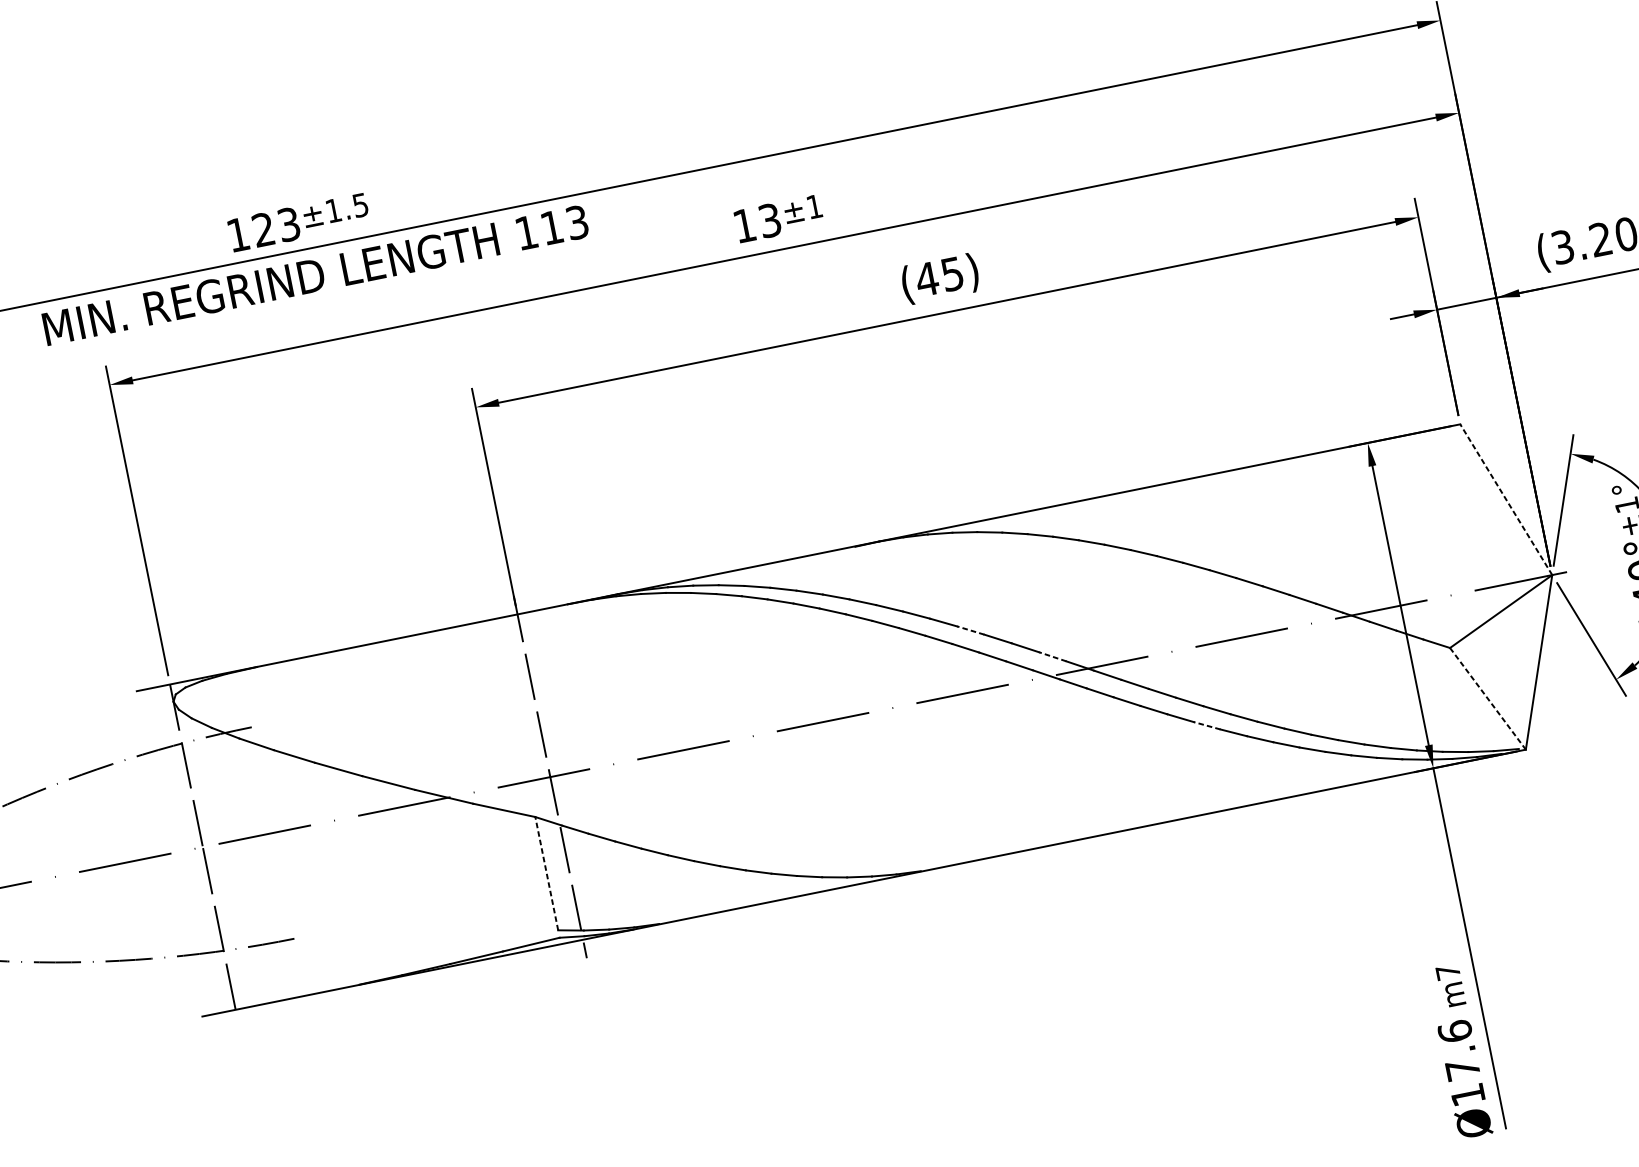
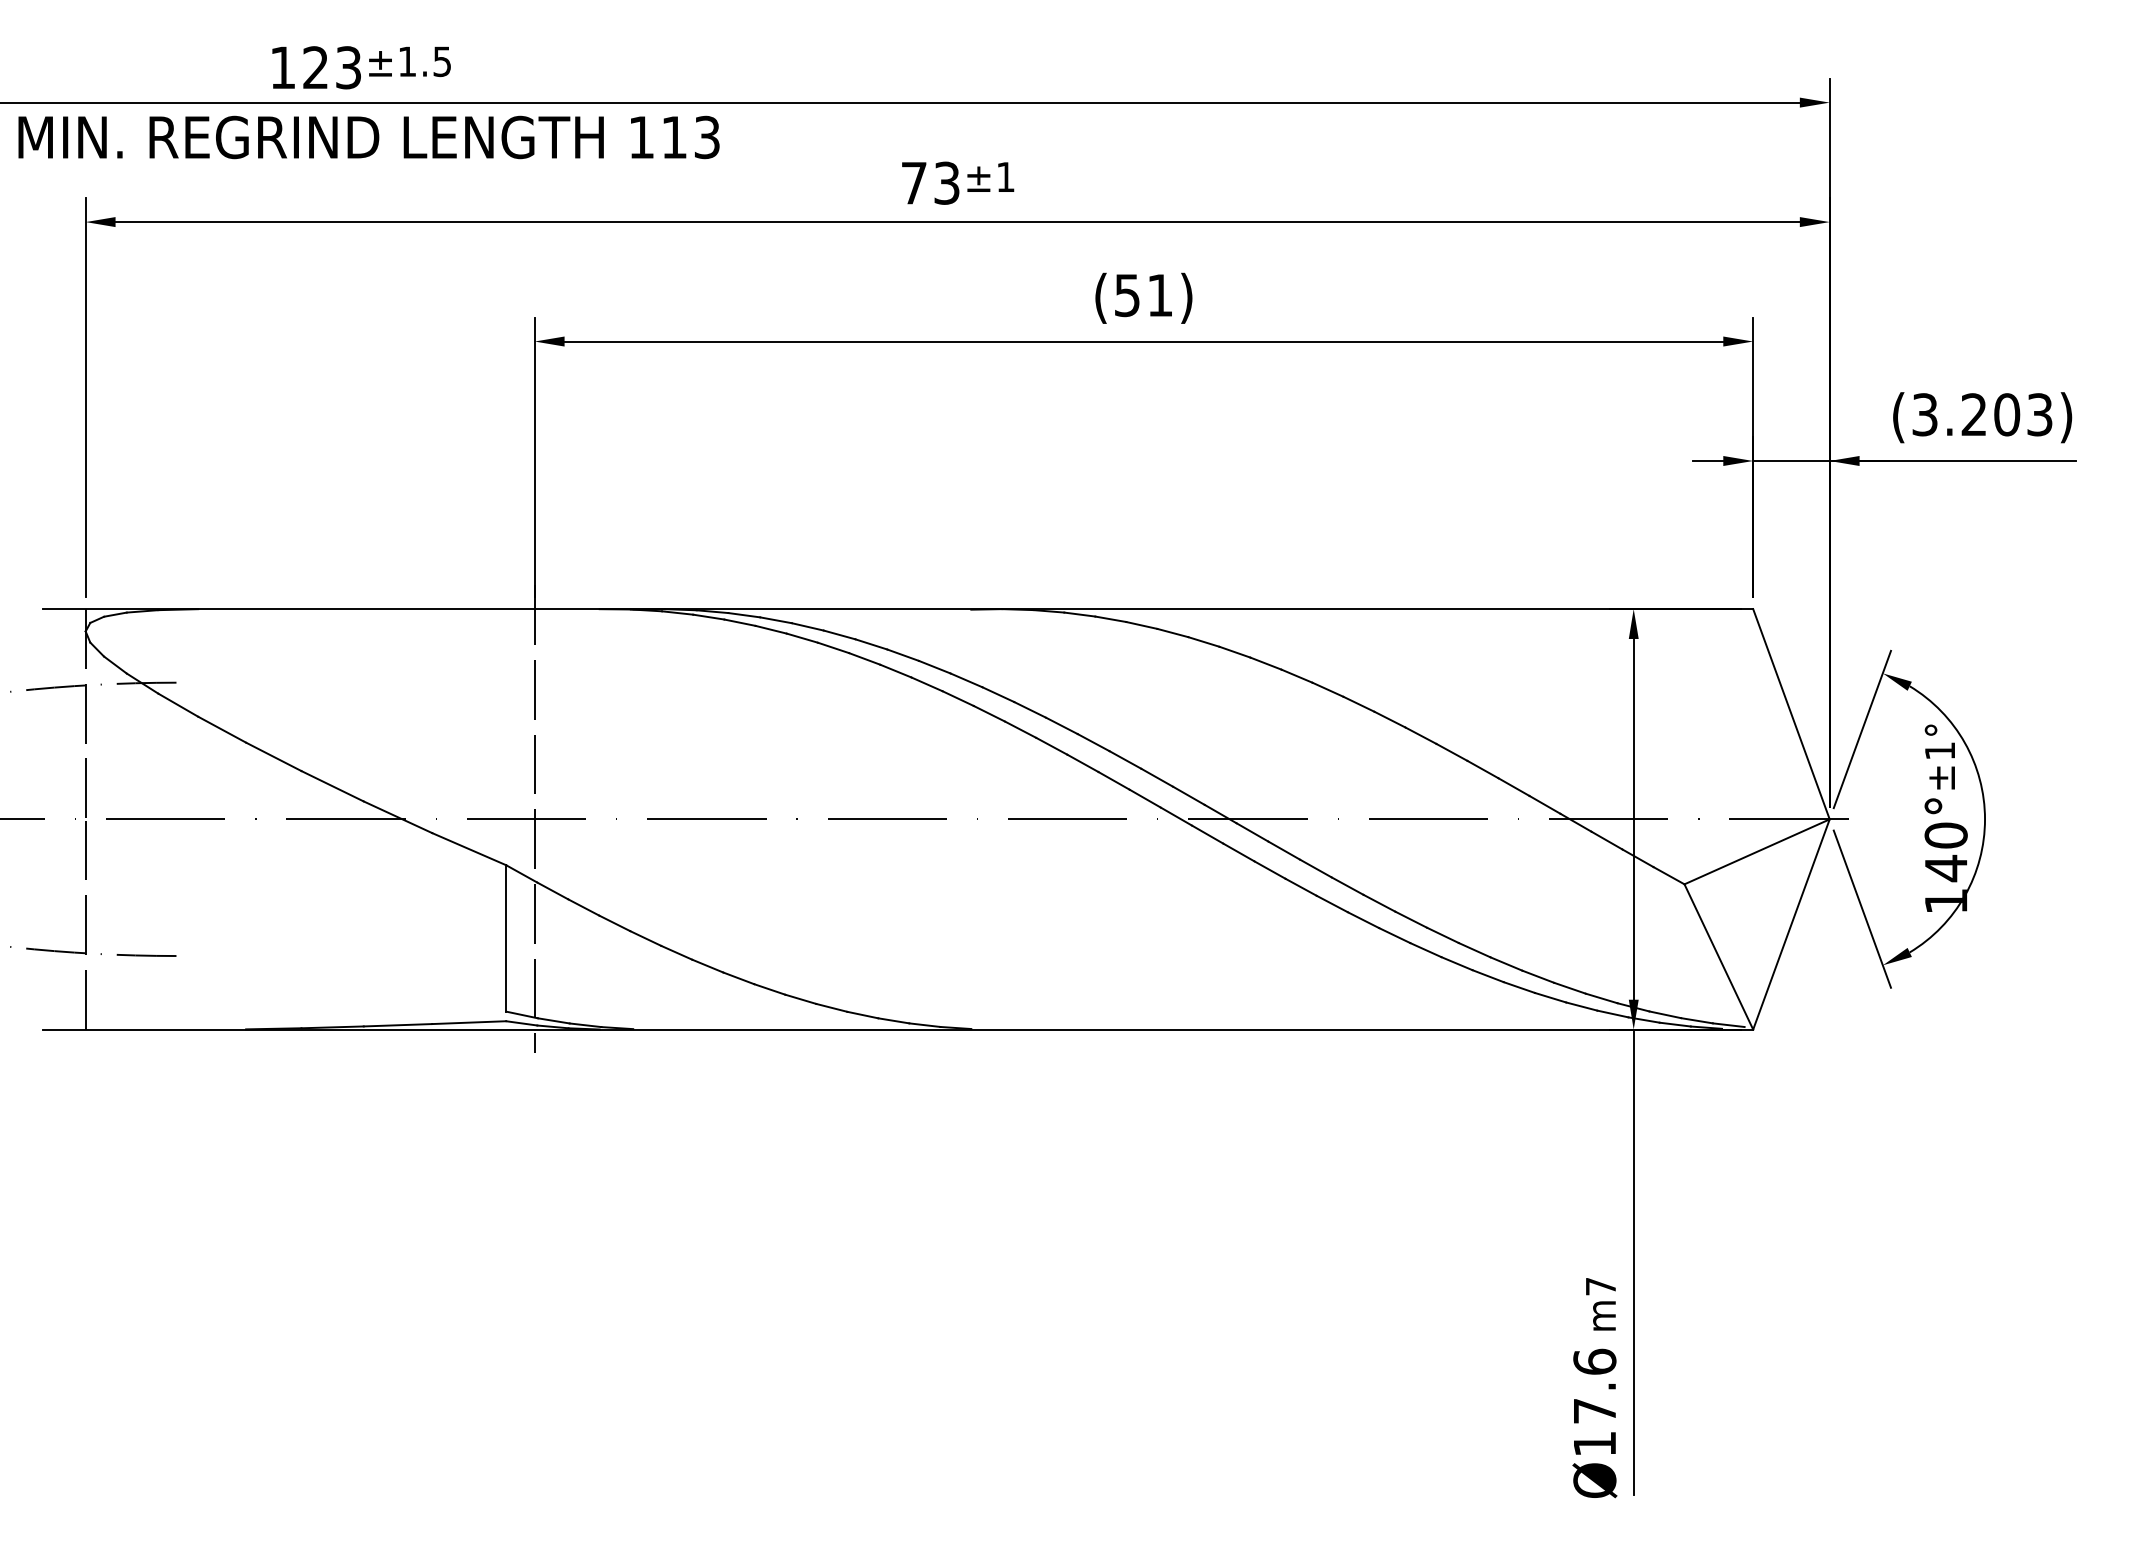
text: (744, 225) -> (914, 183), 13 -> 73
text: (938, 276) -> (1142, 295), (45) -> (51)
line: (1506, 499) -> (1791, 714), dashed -> solid
line: (970, 630) -> (1093, 742), dashed -> solid
line: (1052, 656) -> (1188, 795), dashed -> solid
line: (1488, 699) -> (1719, 957), dashed -> solid
line: (1207, 725) -> (1363, 919), dashed -> solid
line: (546, 872) -> (506, 937), dashed -> solid

